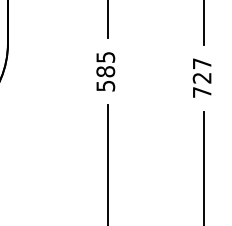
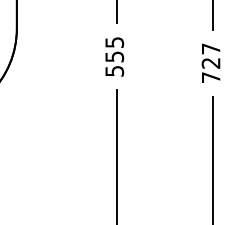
text: (105, 71) -> (114, 56), 585 -> 555

